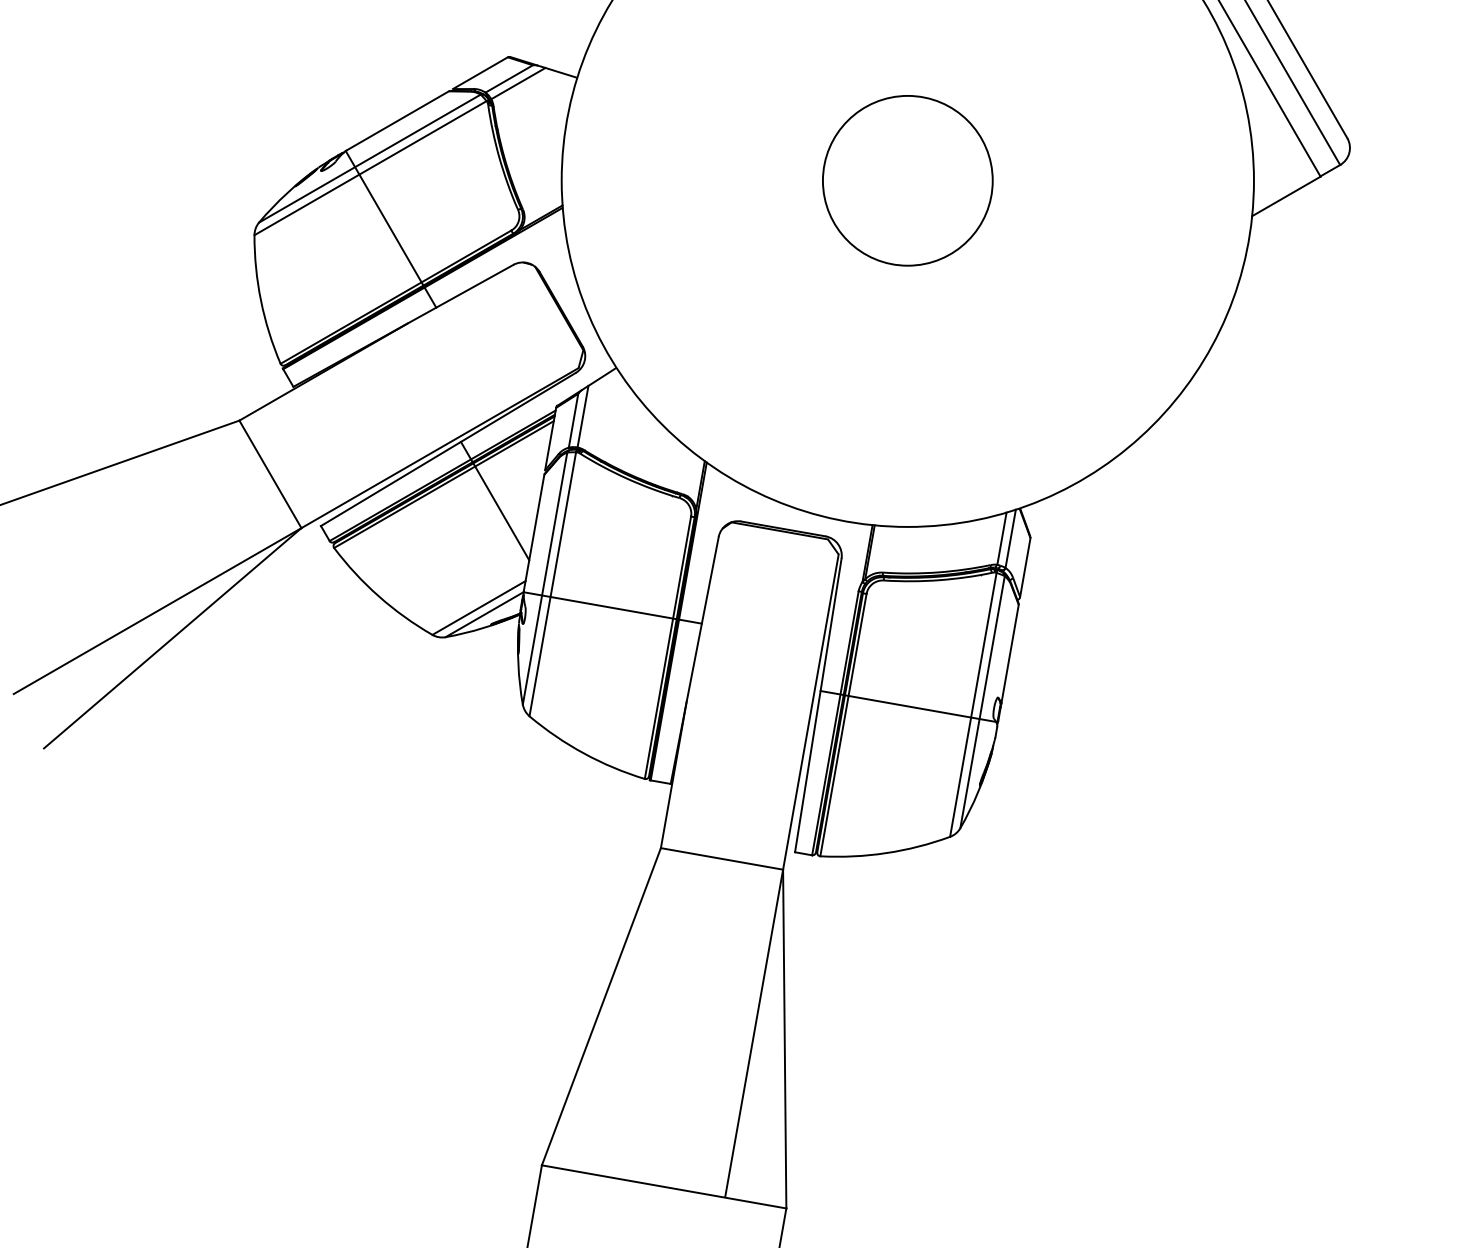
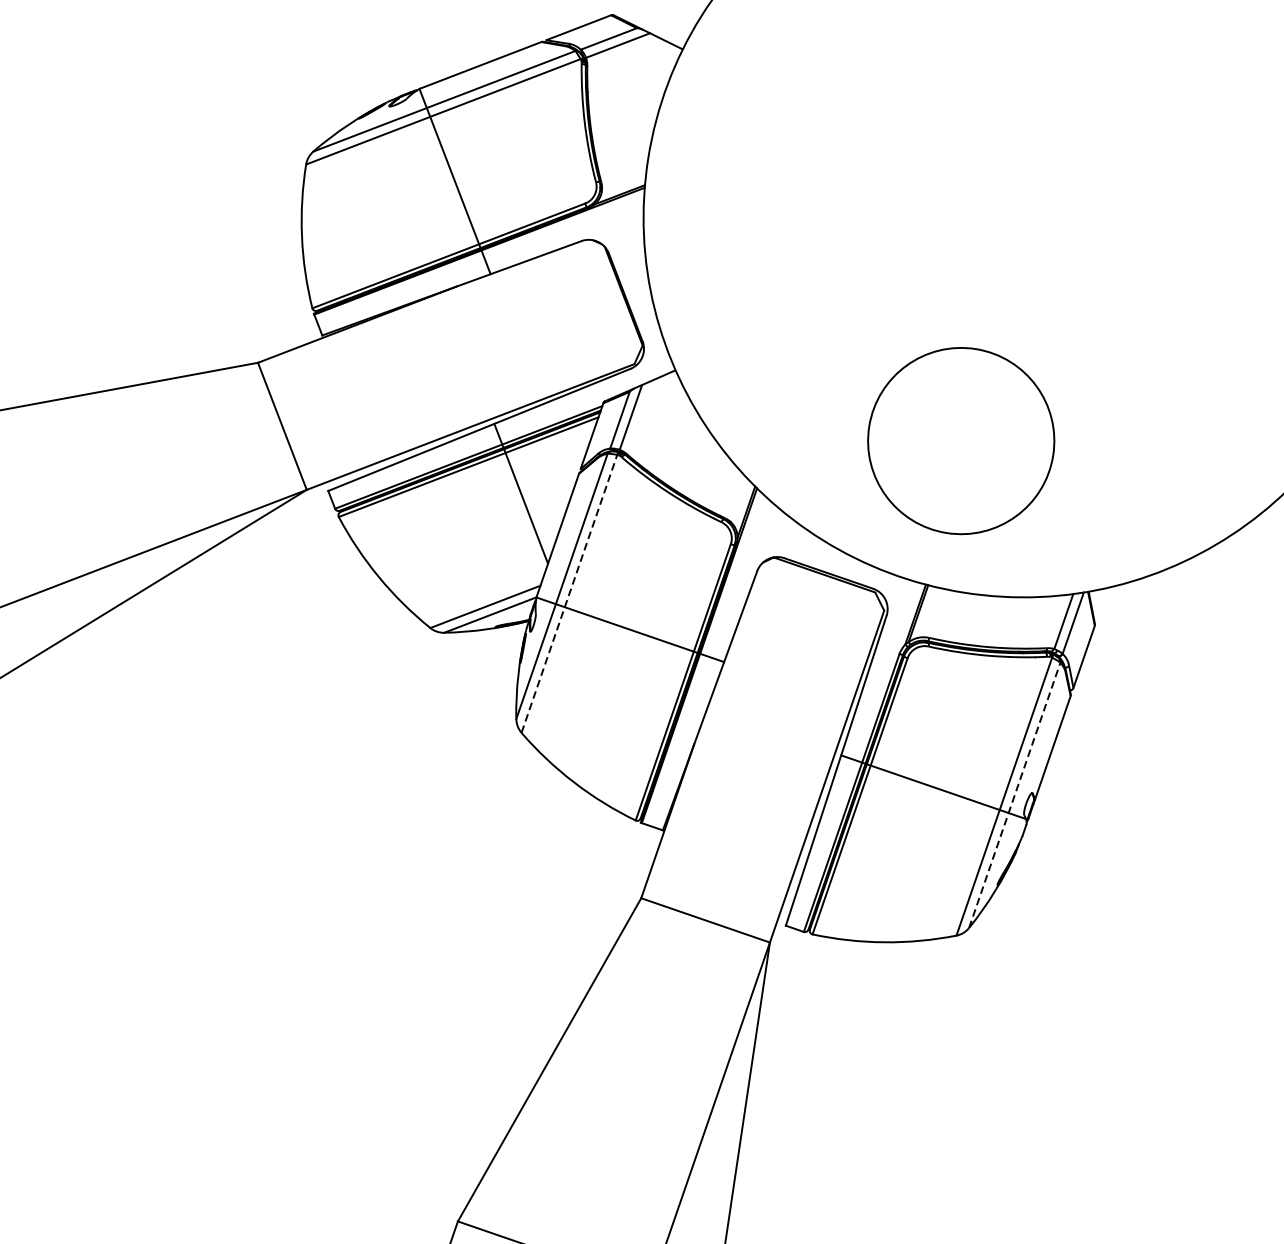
circle: (907, 180) -> (960, 440), moved
line: (552, 584) -> (569, 594), solid -> dashed
line: (982, 702) -> (1014, 795), solid -> dashed

